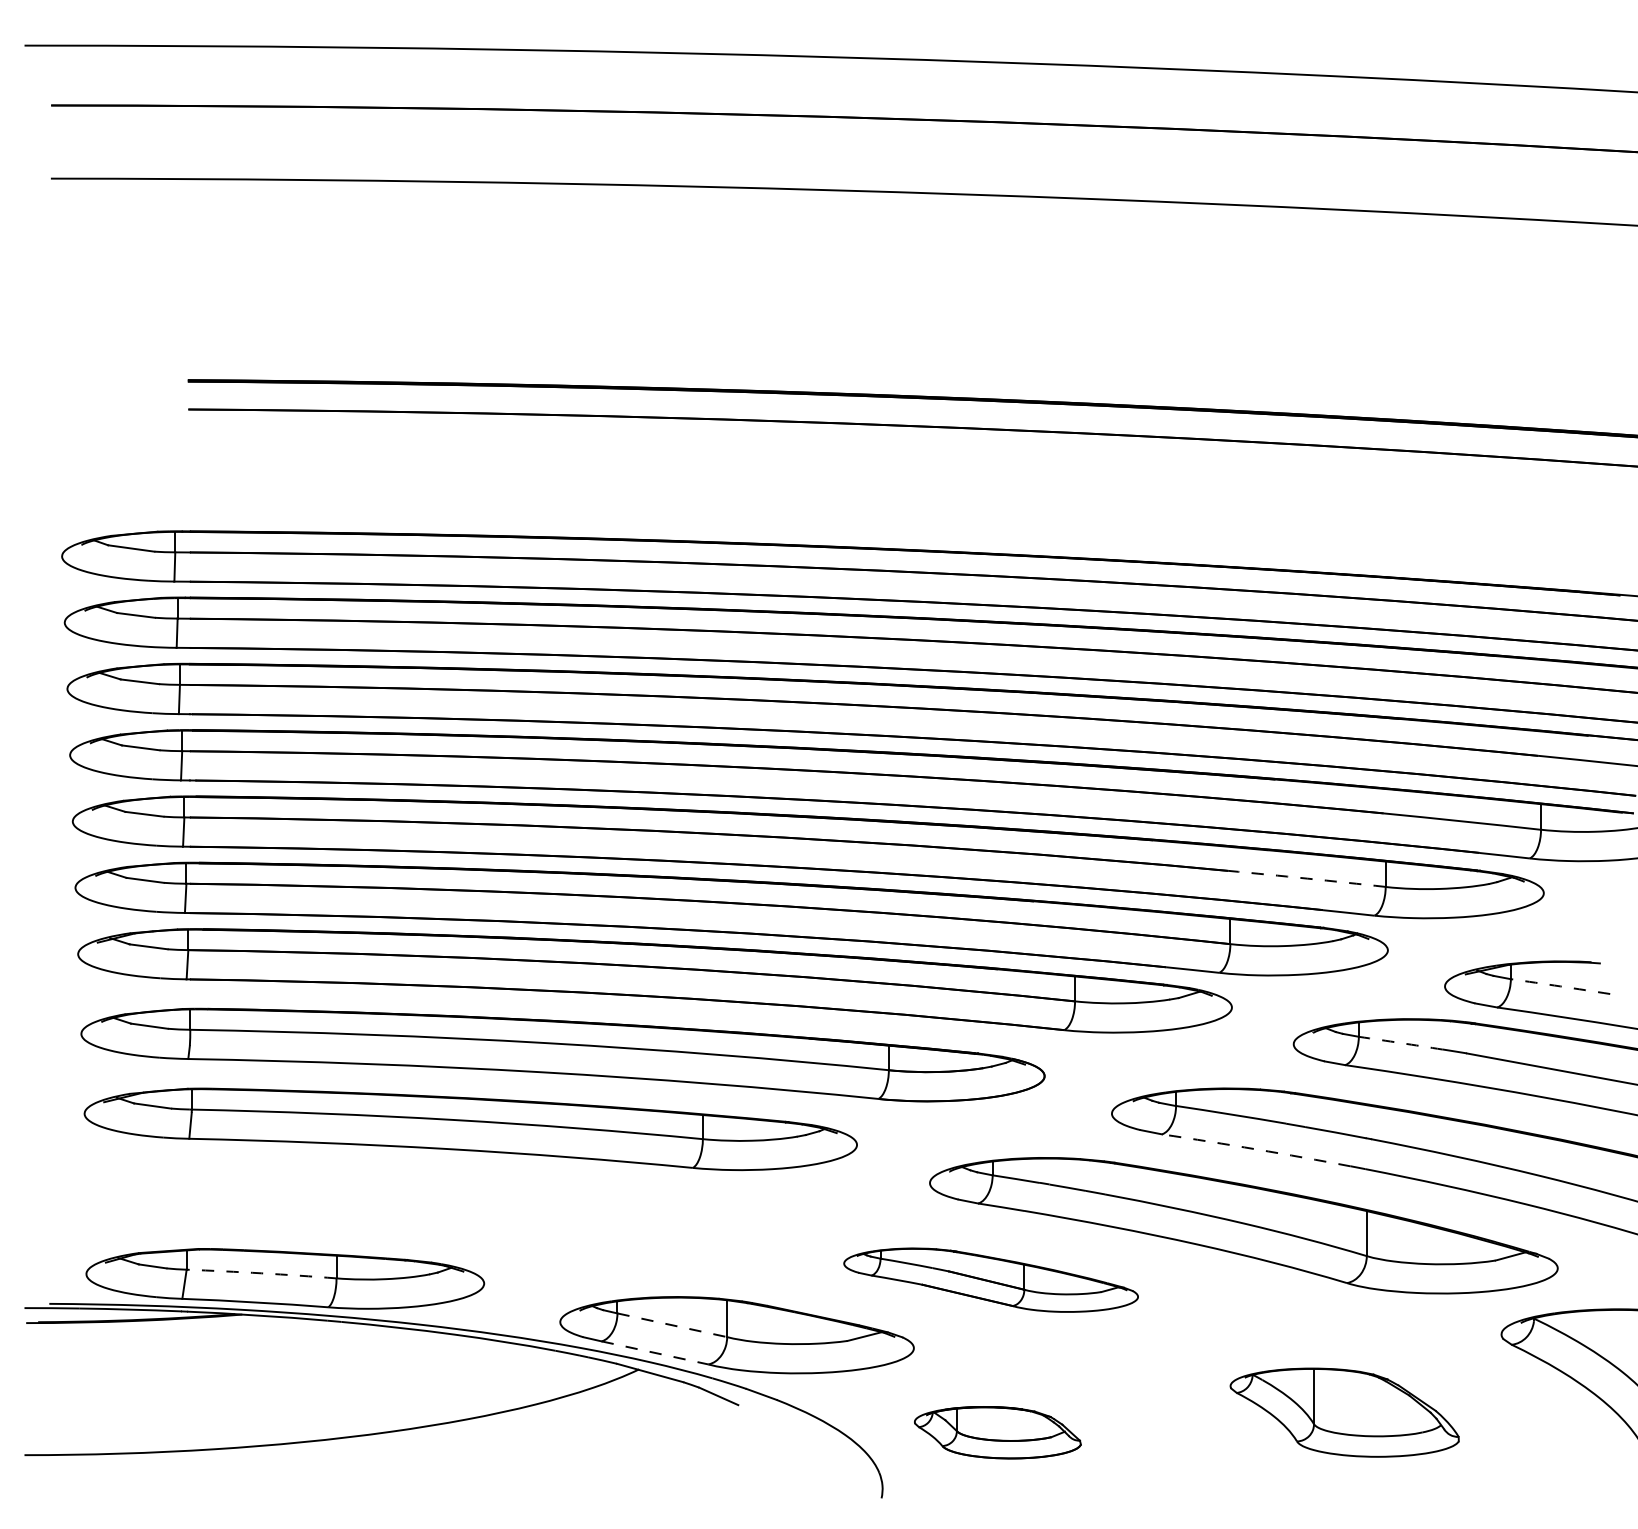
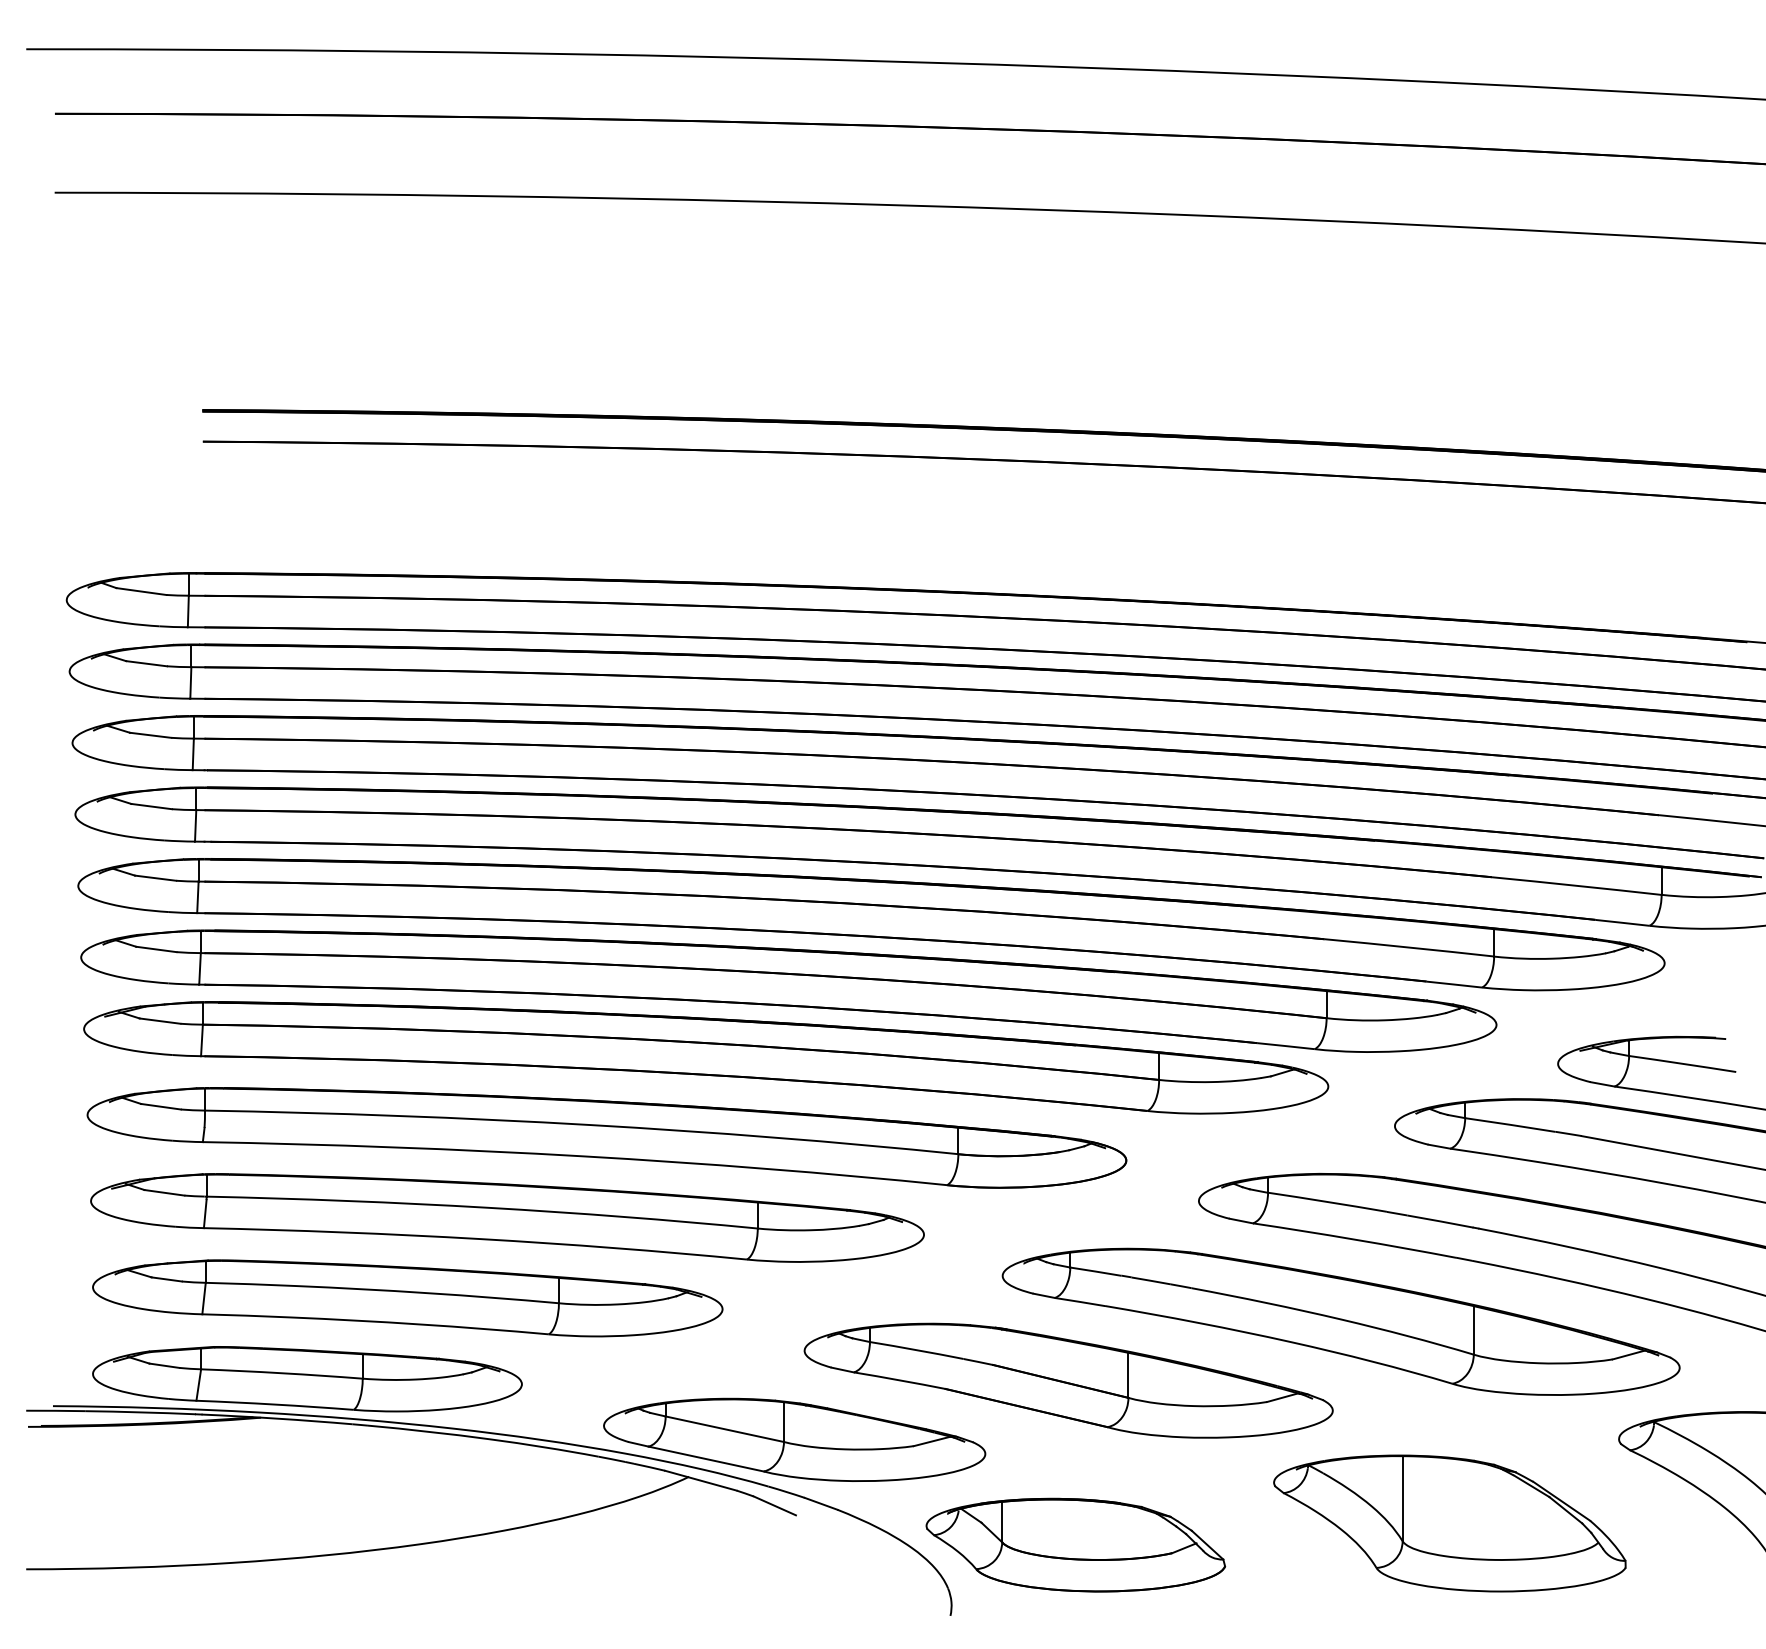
arc: (1307, 878) -> (1409, 947), dashed -> solid
arc: (1560, 986) -> (1682, 1063), dashed -> solid
arc: (1400, 1042) -> (1510, 1124), dashed -> solid
arc: (1256, 1149) -> (1354, 1239), dashed -> solid
part: (378, 1204) -> (407, 1298), added
arc: (261, 1273) -> (281, 1373), dashed -> solid
part: (991, 1280) -> (1068, 1380), size x1.67
line: (672, 1325) -> (724, 1429), dashed -> solid
line: (655, 1353) -> (706, 1459), dashed -> solid
part: (1344, 1412) -> (1449, 1523), size x1.43
part: (997, 1432) -> (1075, 1544), size x1.67

